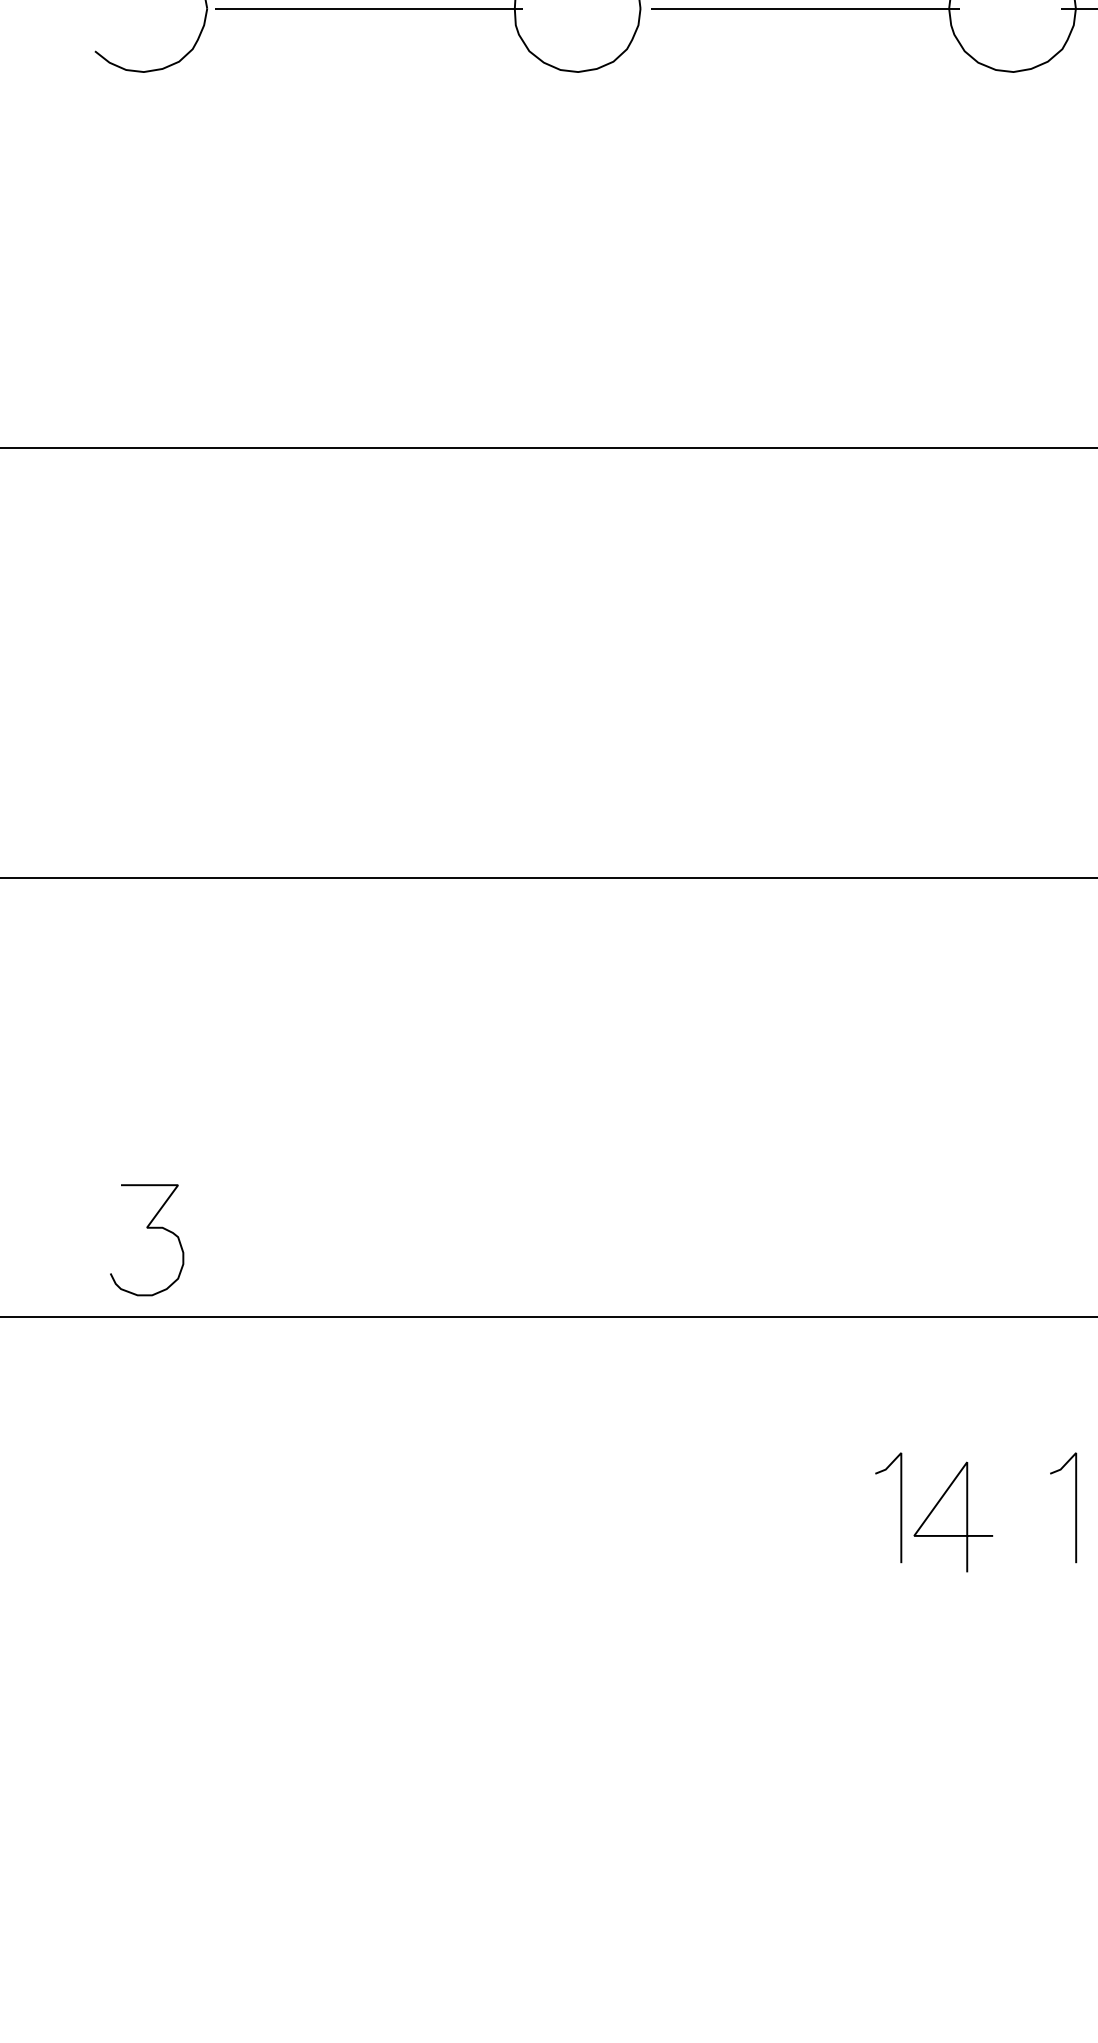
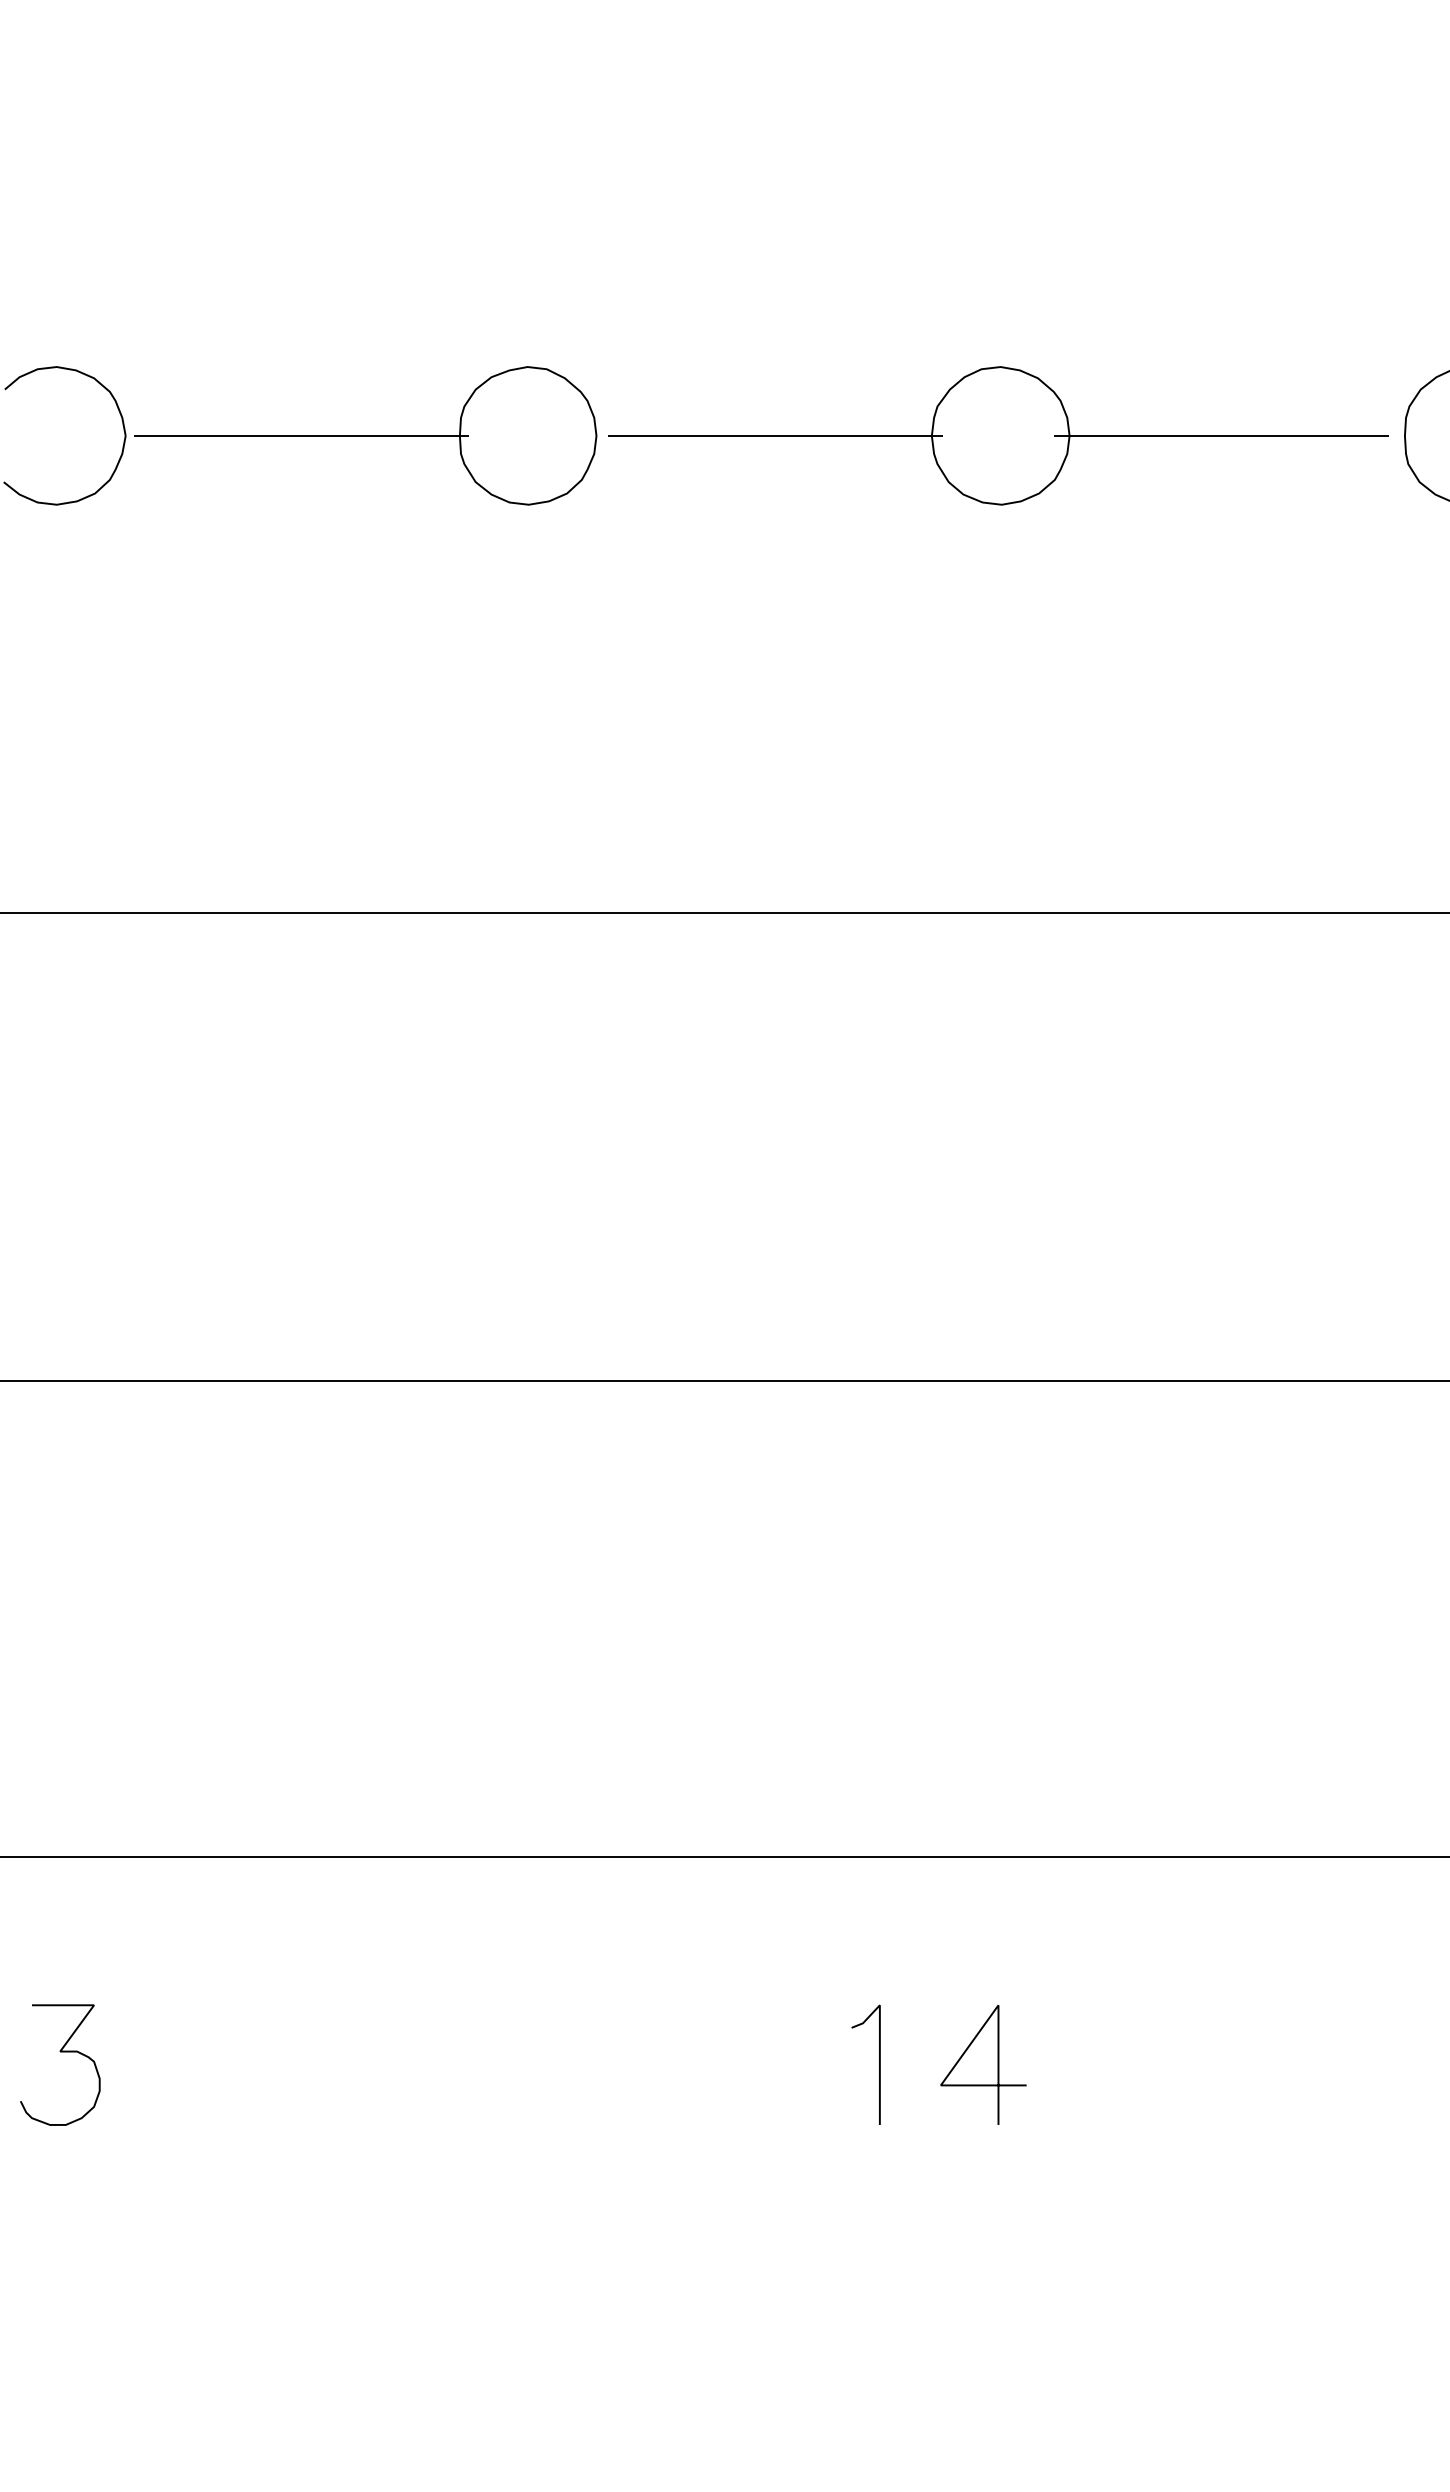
curve: (147, 1228) -> (60, 2052), moved
line: (1075, 1507) -> (1069, 2064), removed
line: (966, 1516) -> (997, 2064), moved

